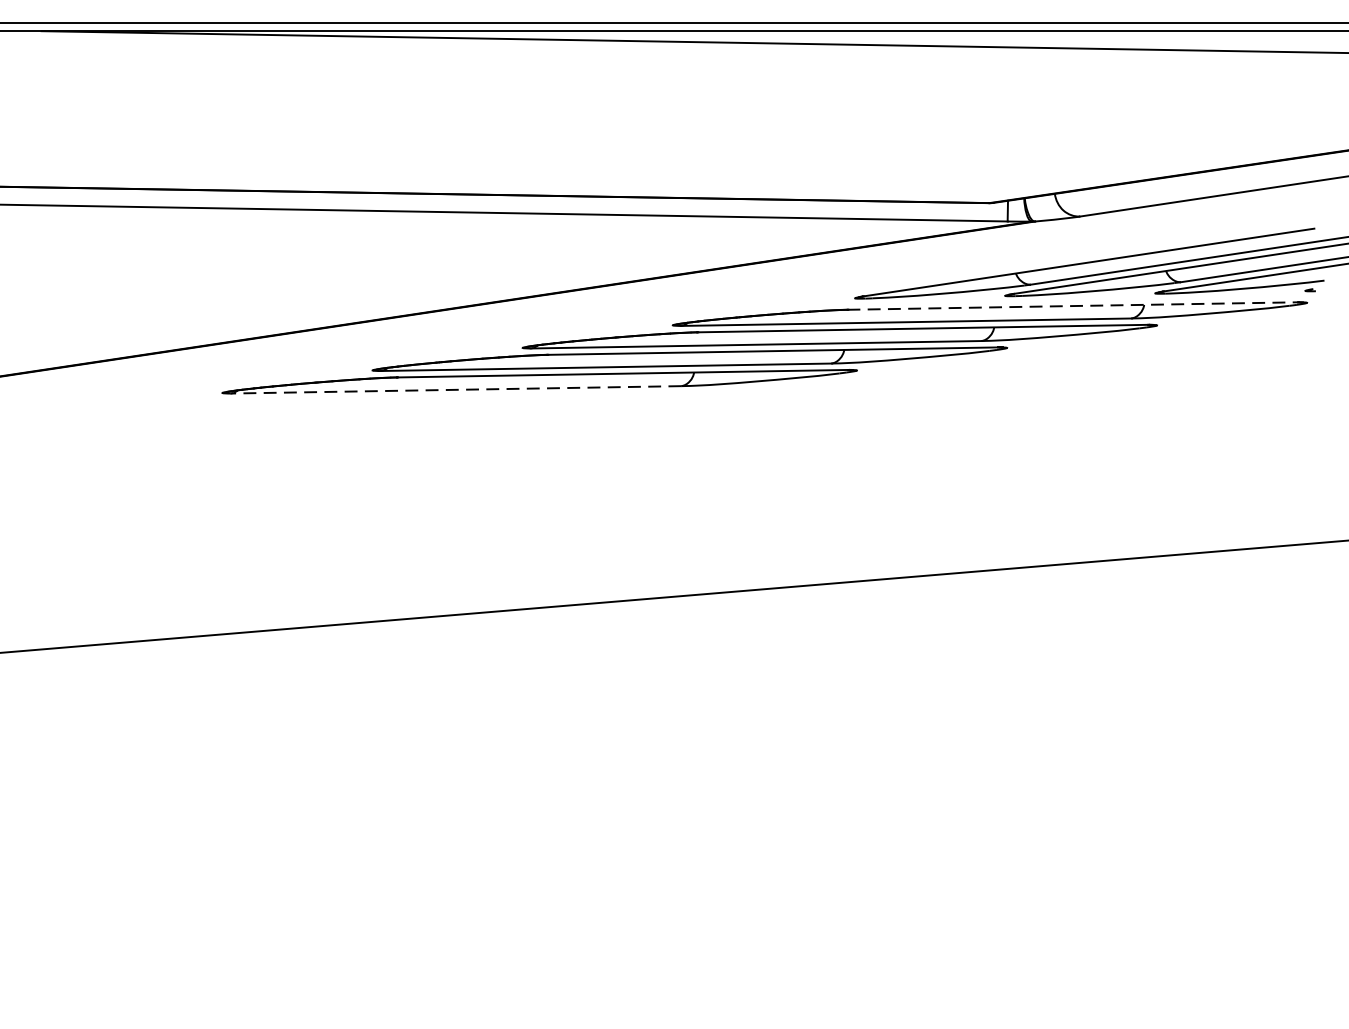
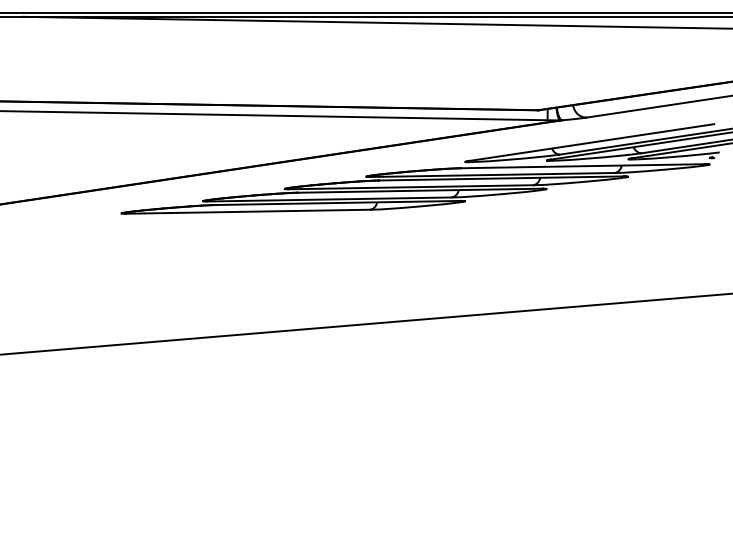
line: (1073, 306) -> (583, 166), dashed -> solid
line: (455, 389) -> (247, 211), dashed -> solid

